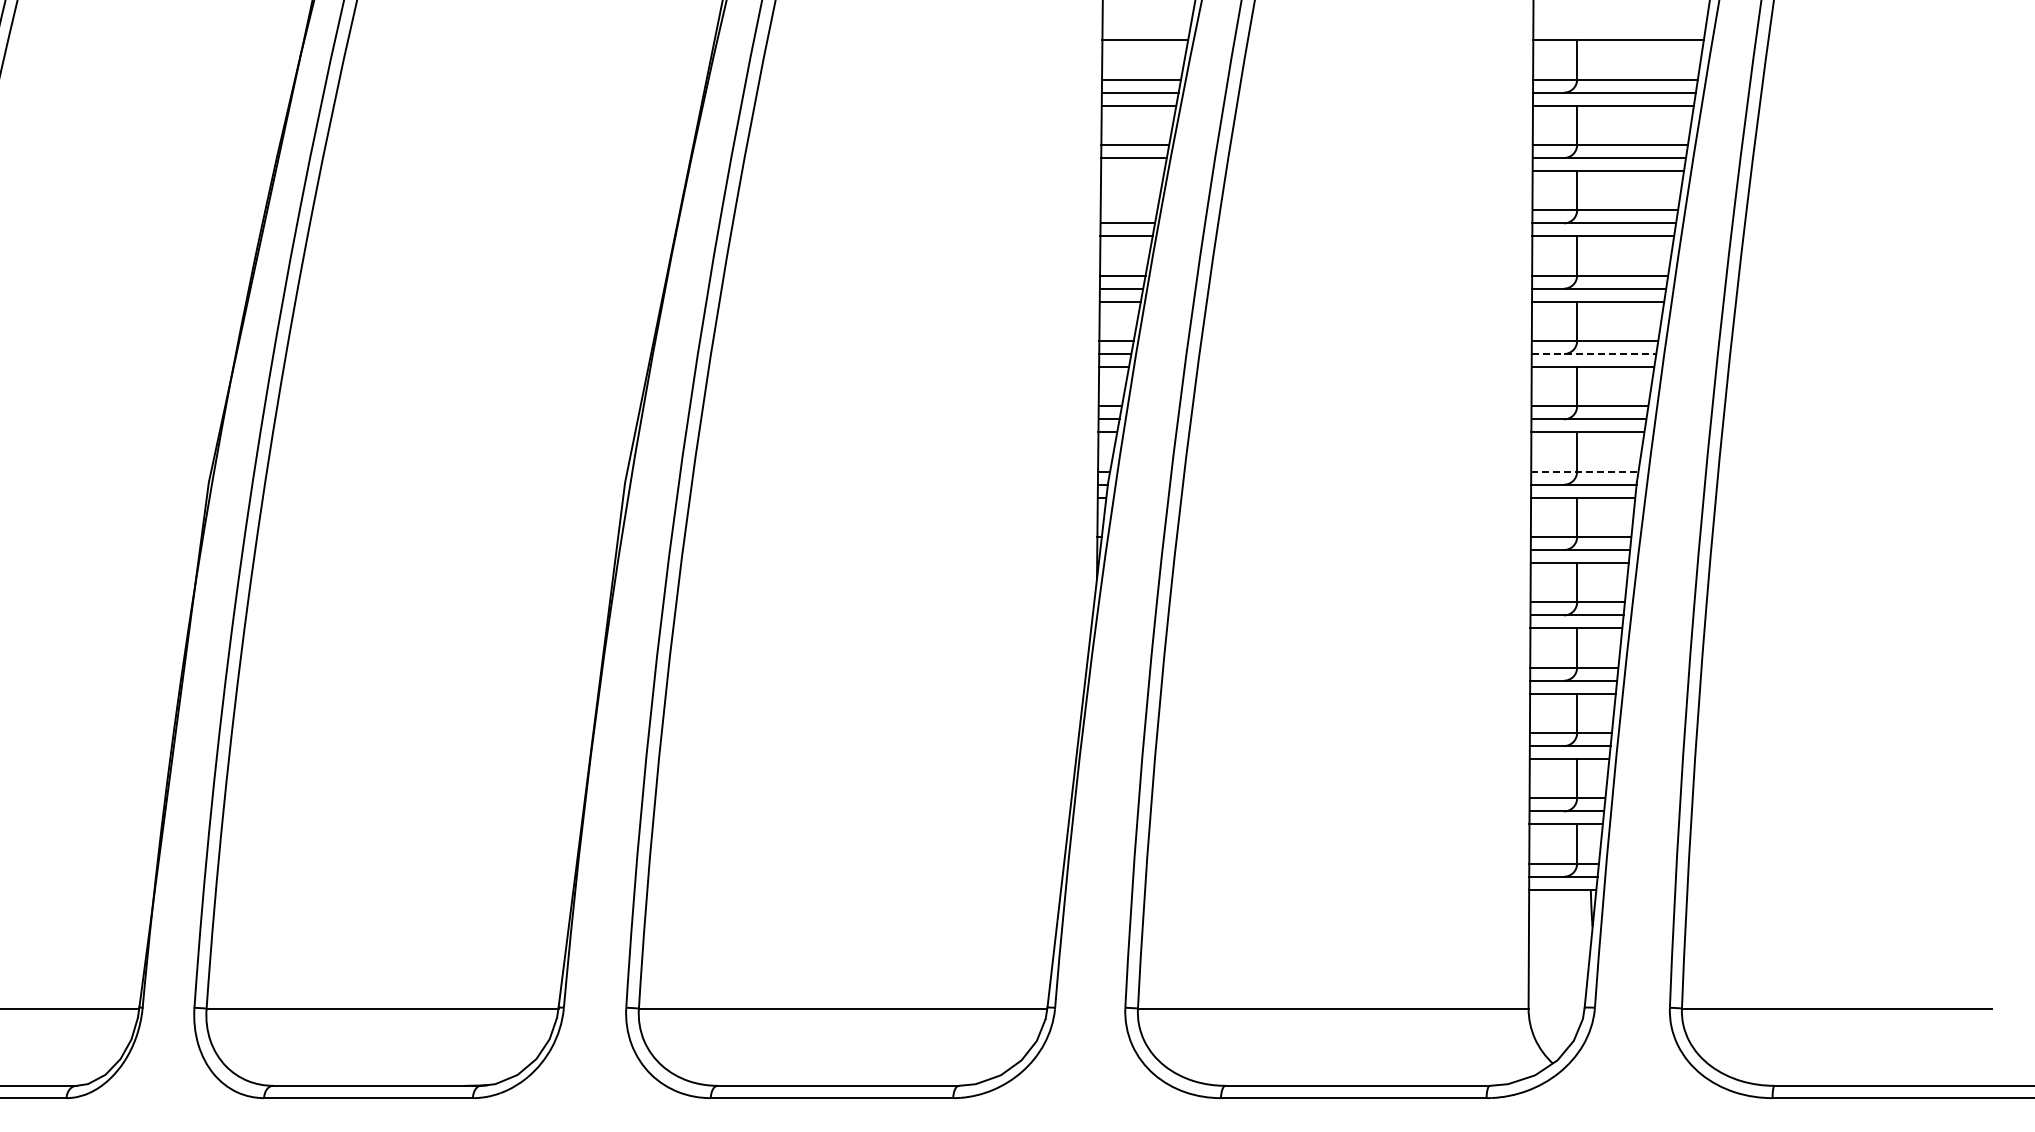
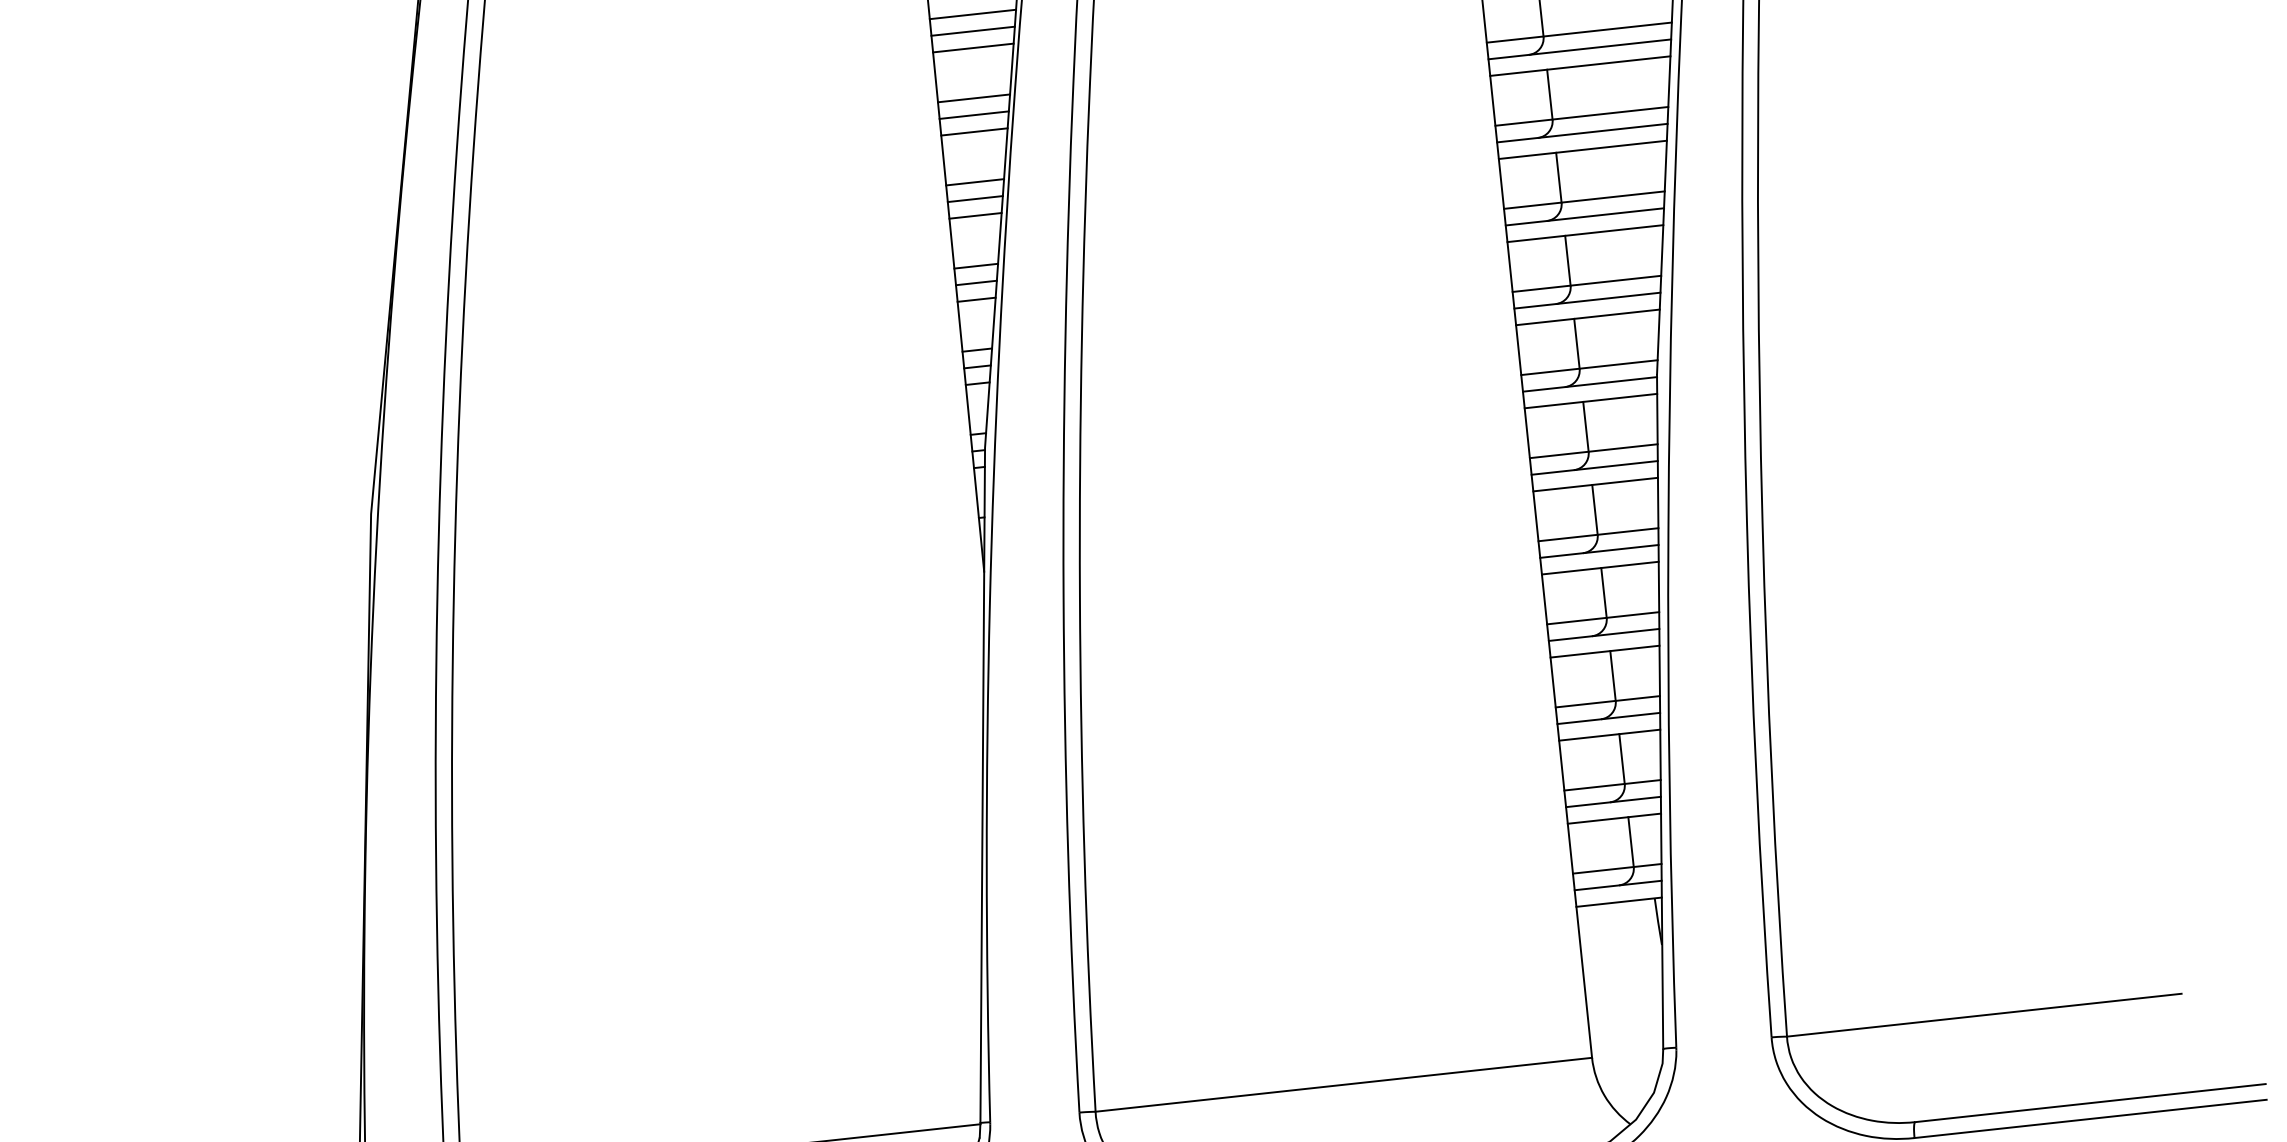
line: (1132, 171) -> (973, 48), added
line: (1128, 210) -> (973, 98), added
line: (1594, 354) -> (1585, 217), dashed -> solid
line: (1584, 471) -> (1588, 367), dashed -> solid

